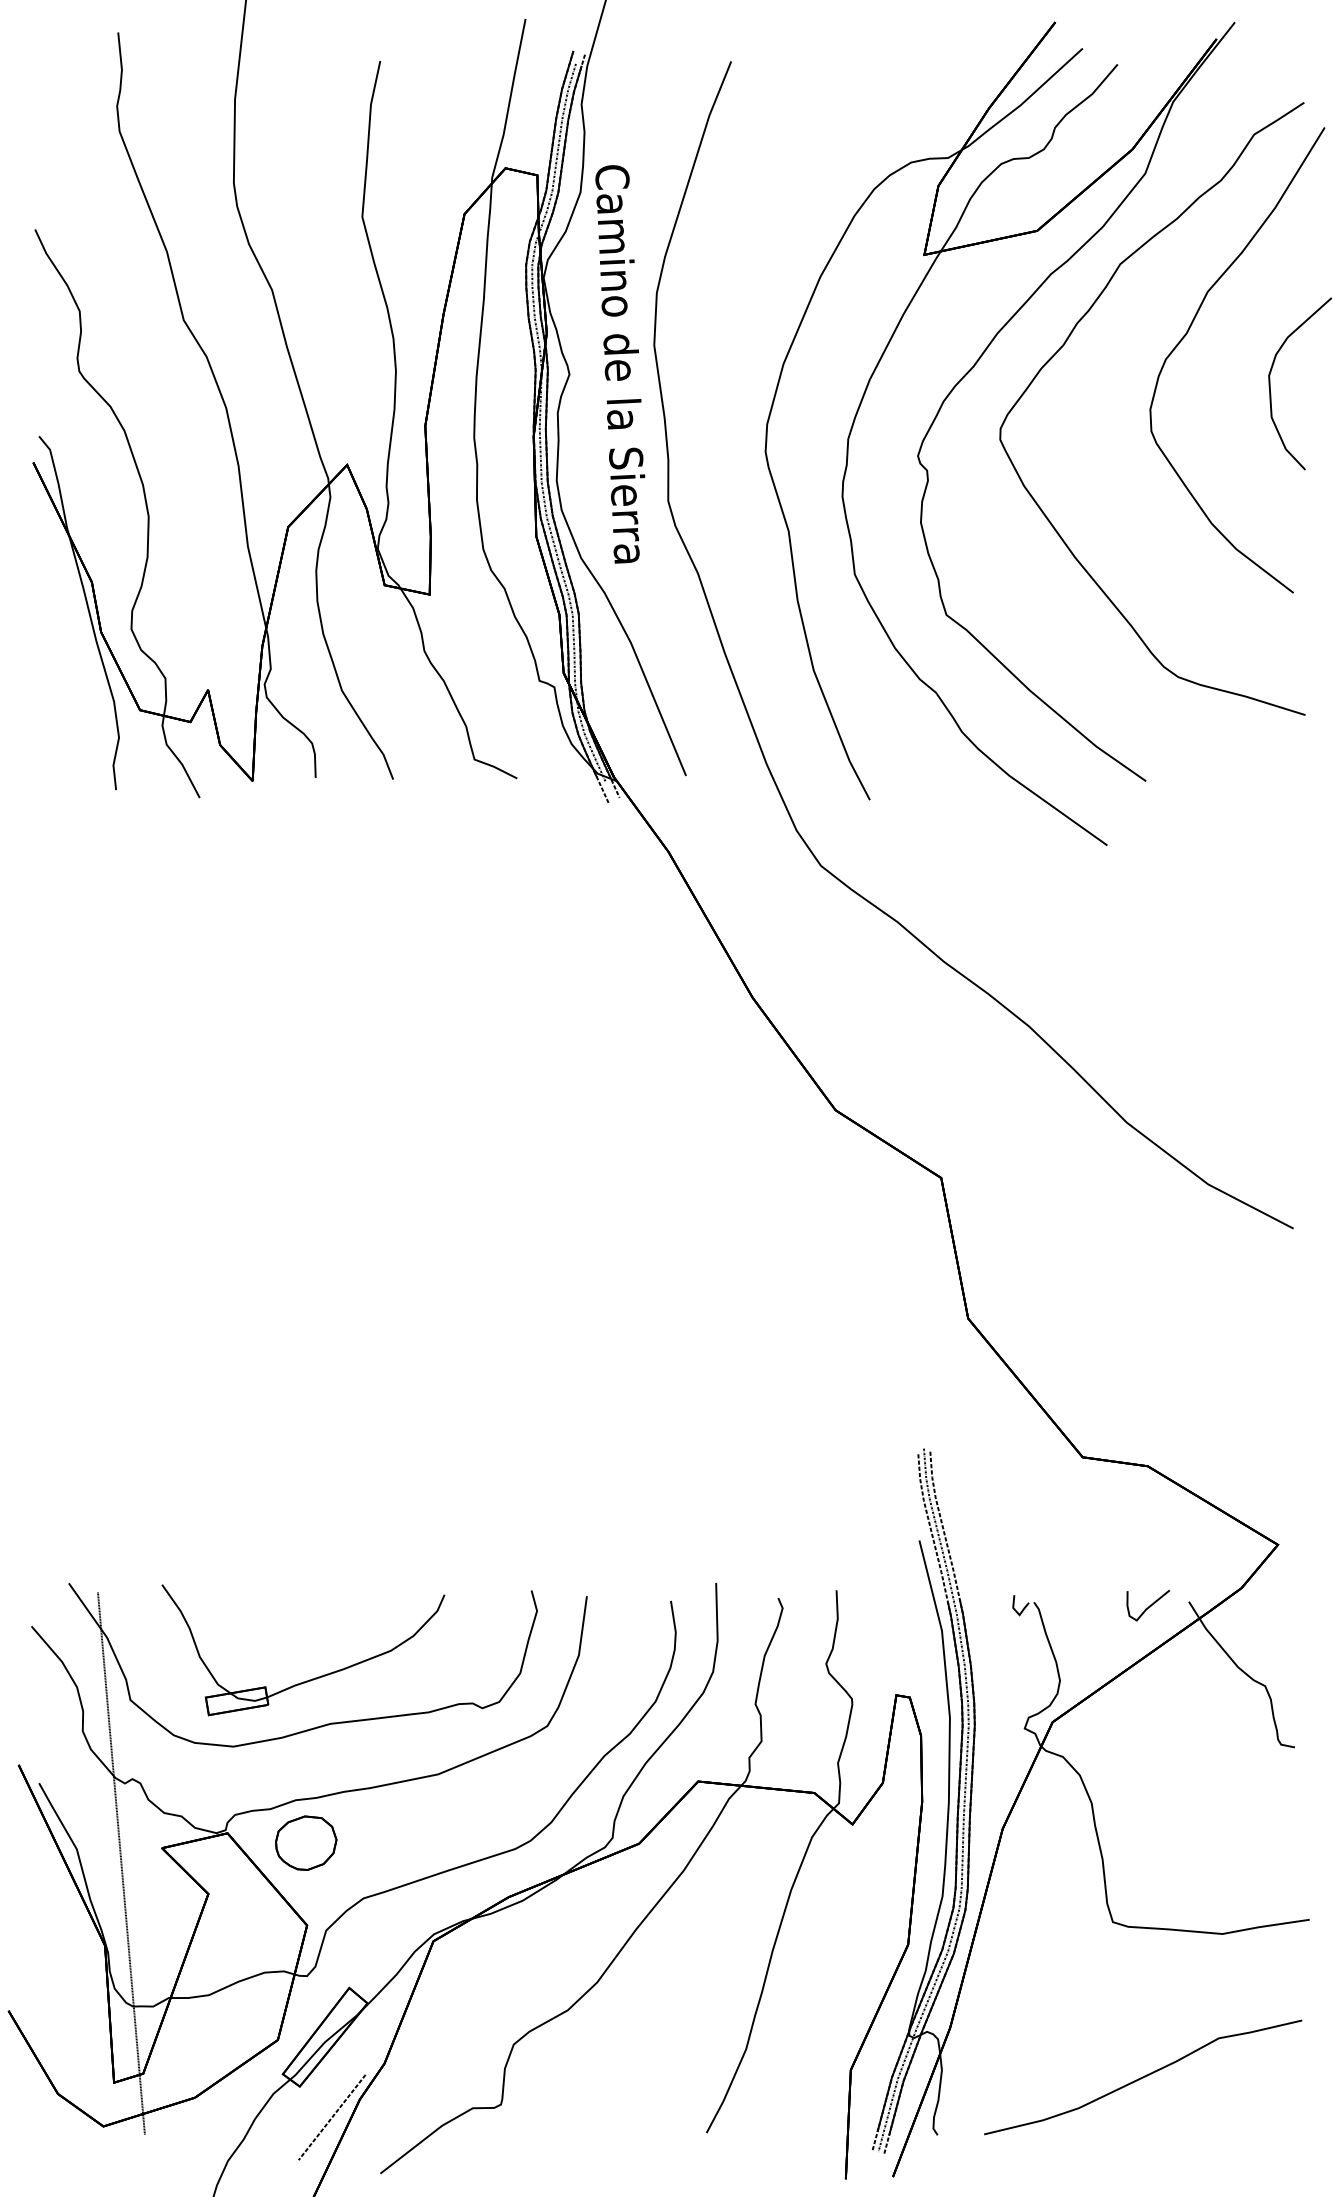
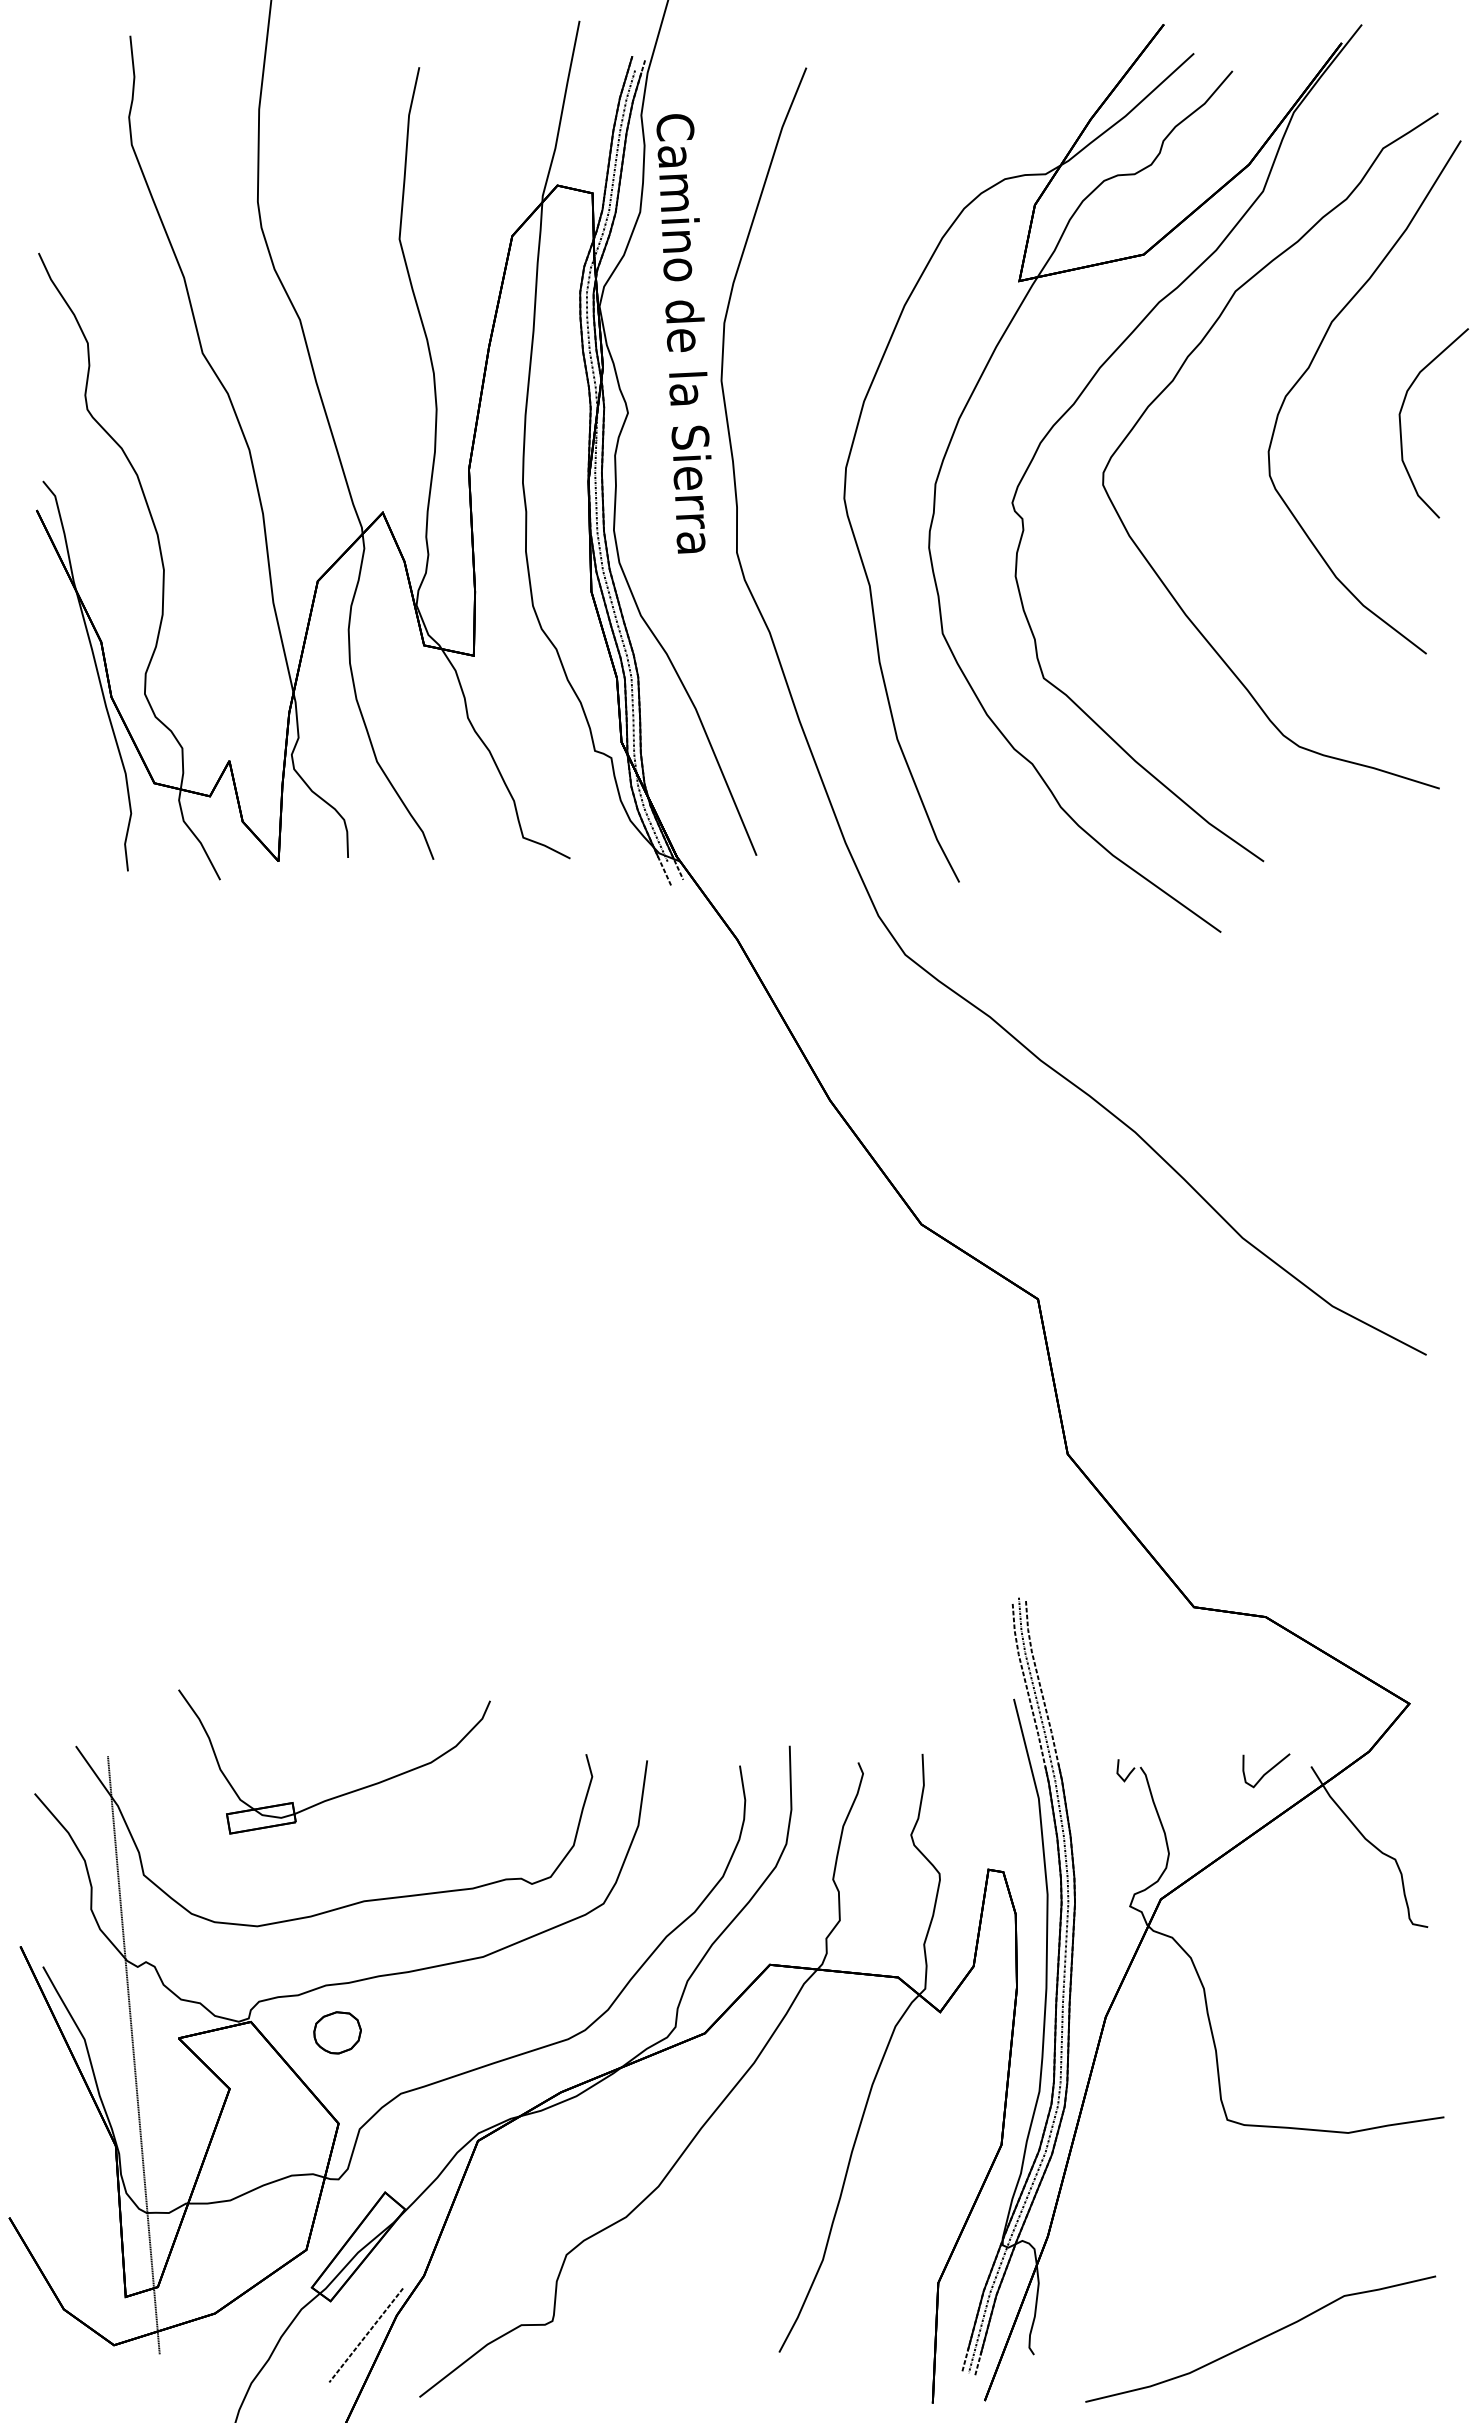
text: (619, 364) -> (683, 333), moved
part: (314, 1677) -> (346, 1792), moved
part: (306, 1842) -> (337, 2032), size x0.7
curve: (1142, 2076) -> (1260, 2338), moved

